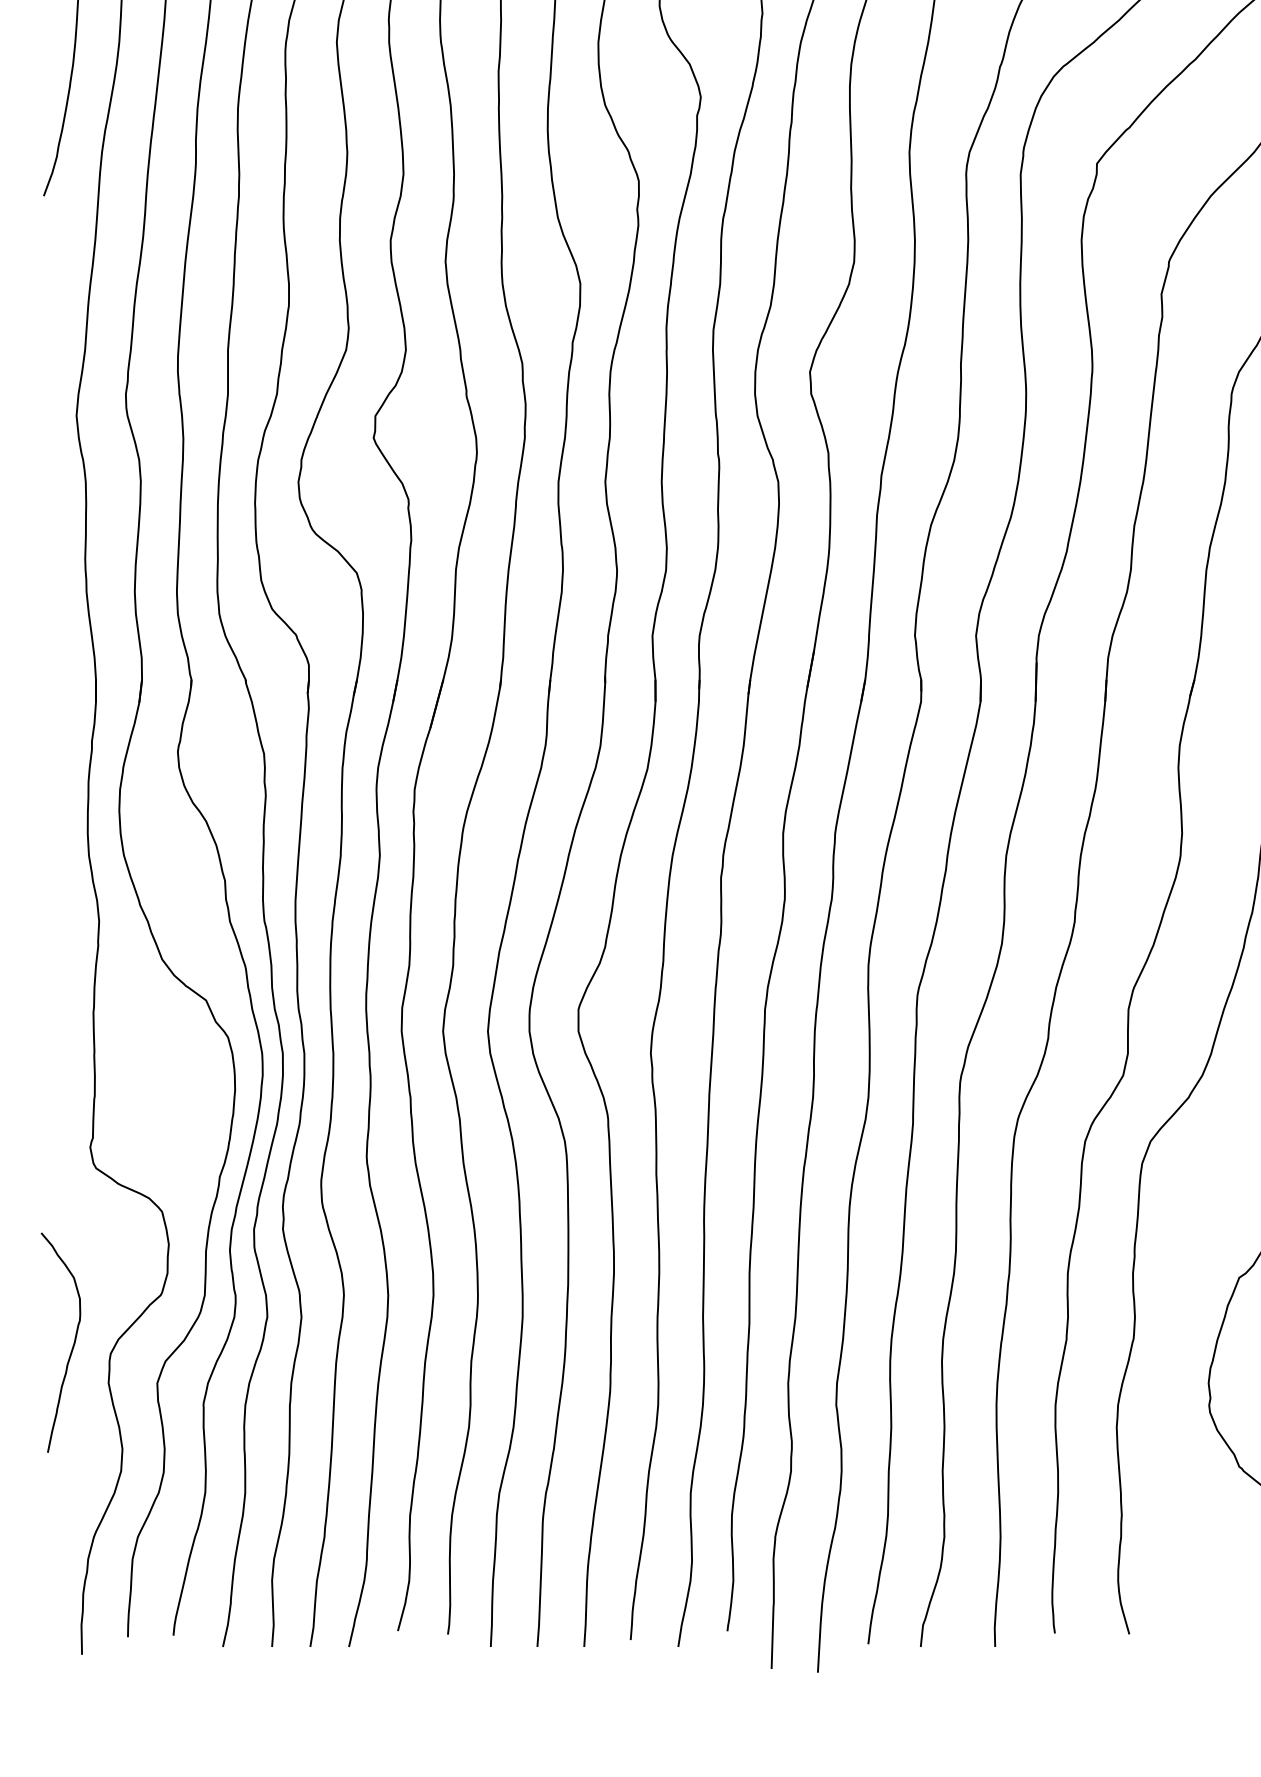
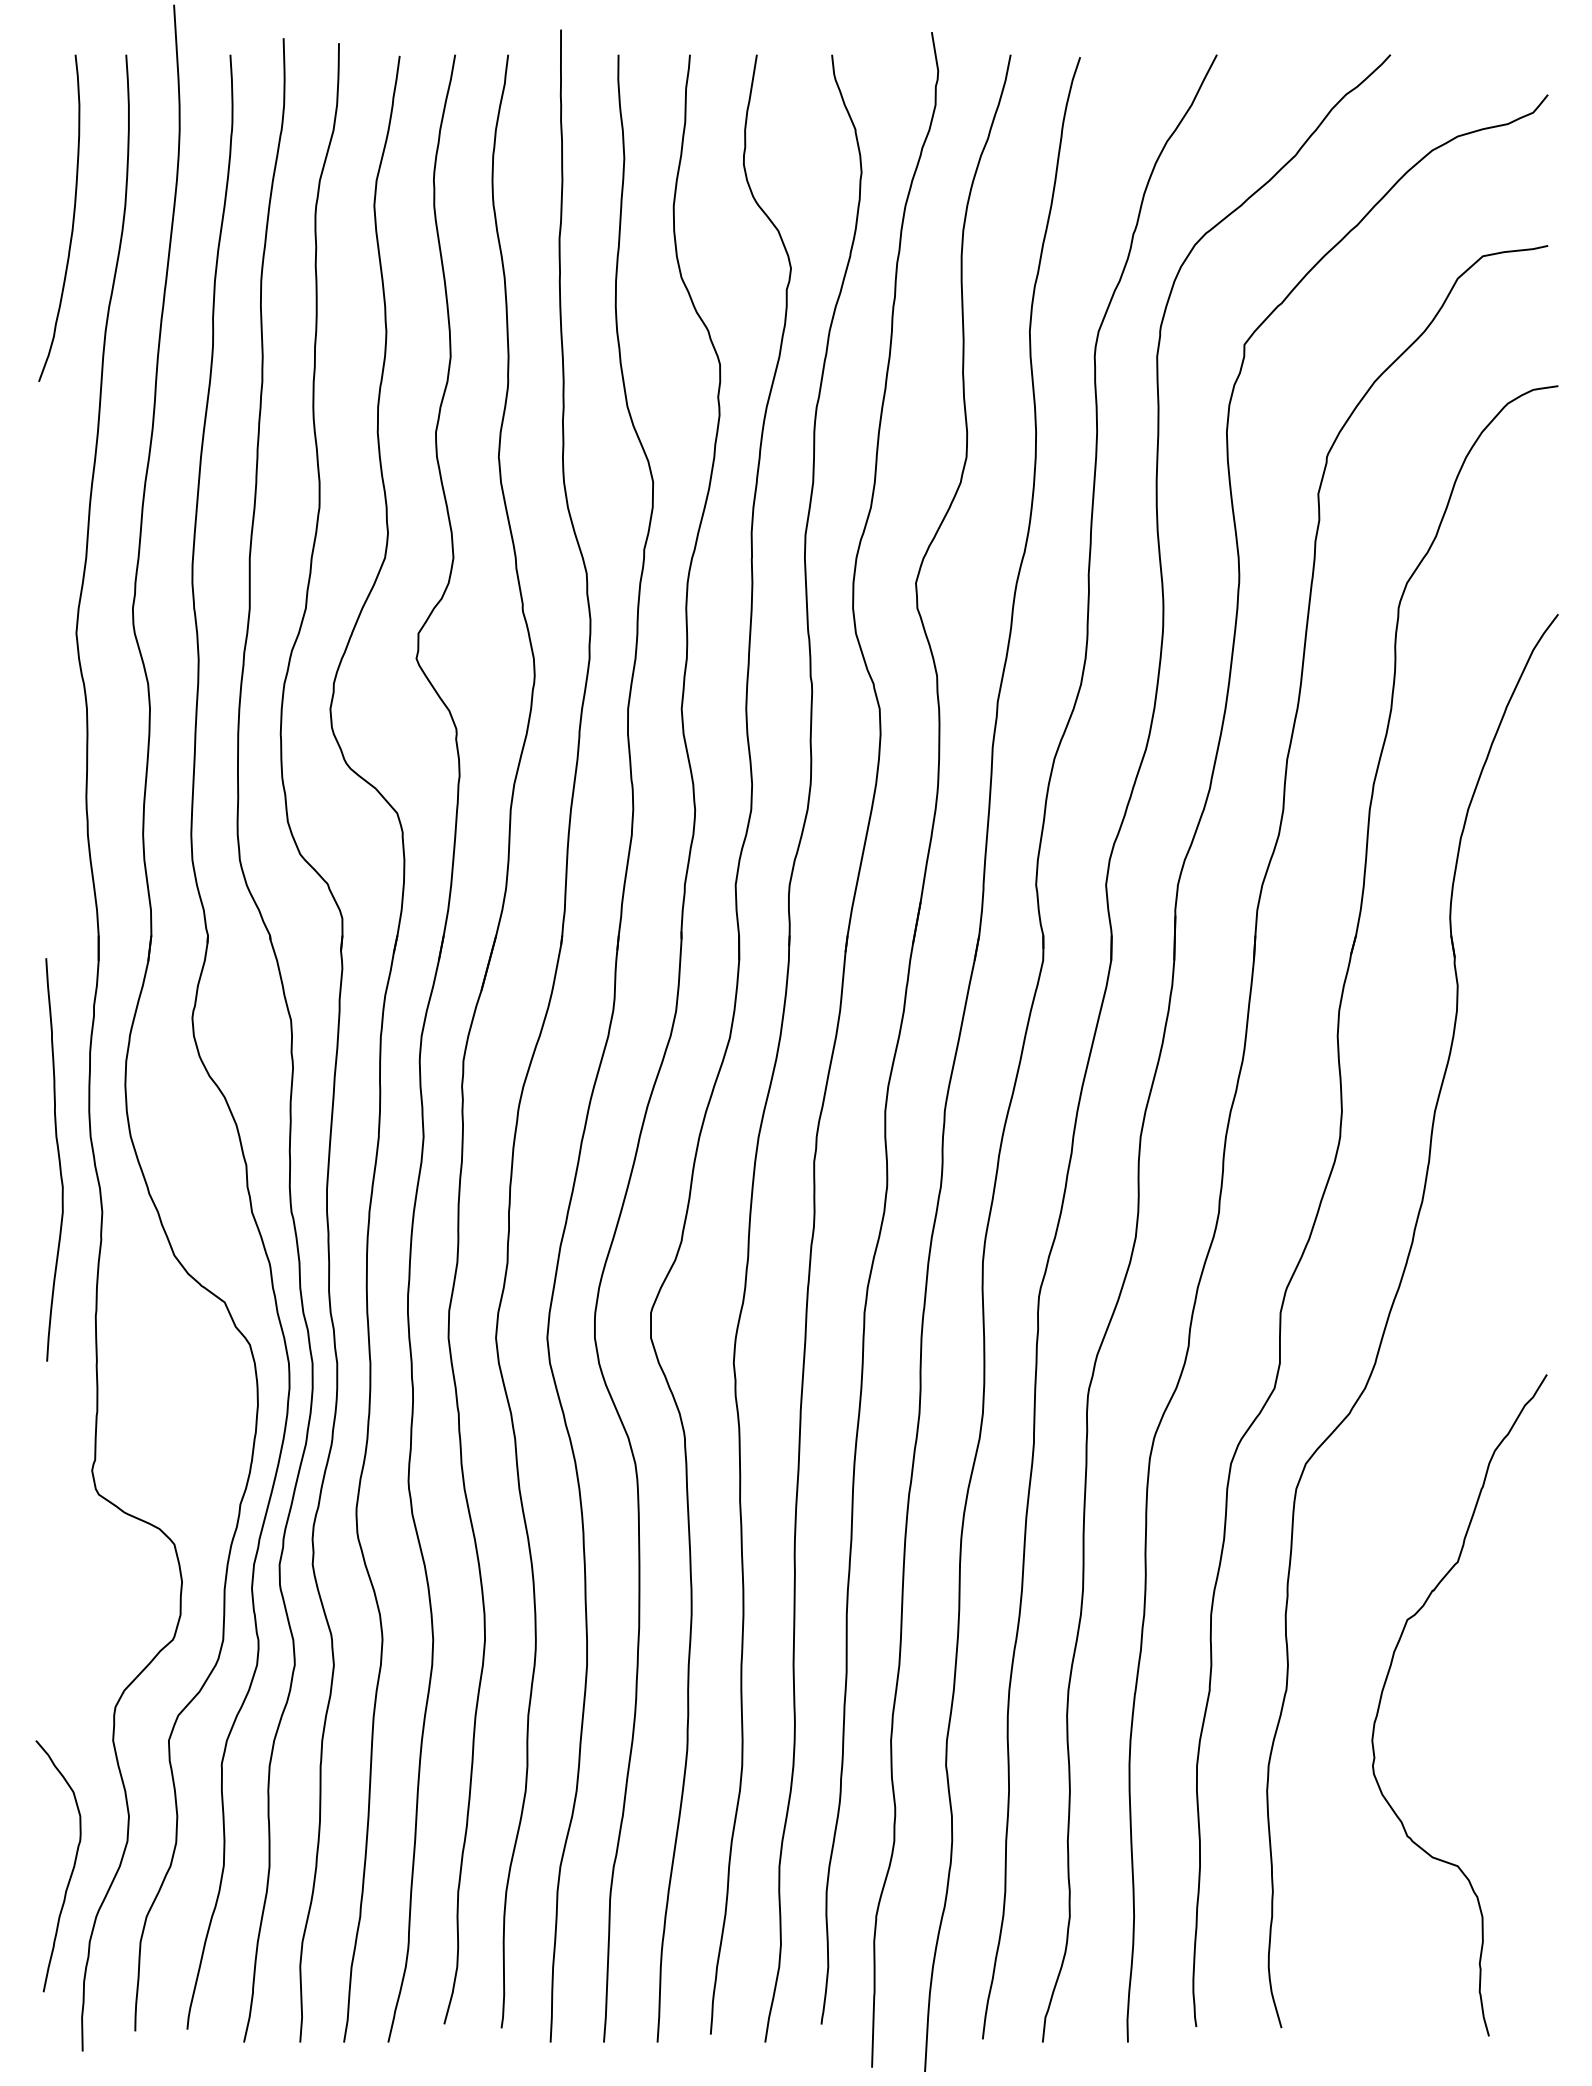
curve: (60, 875) -> (58, 1159), added
curve: (72, 1347) -> (71, 1871), moved

